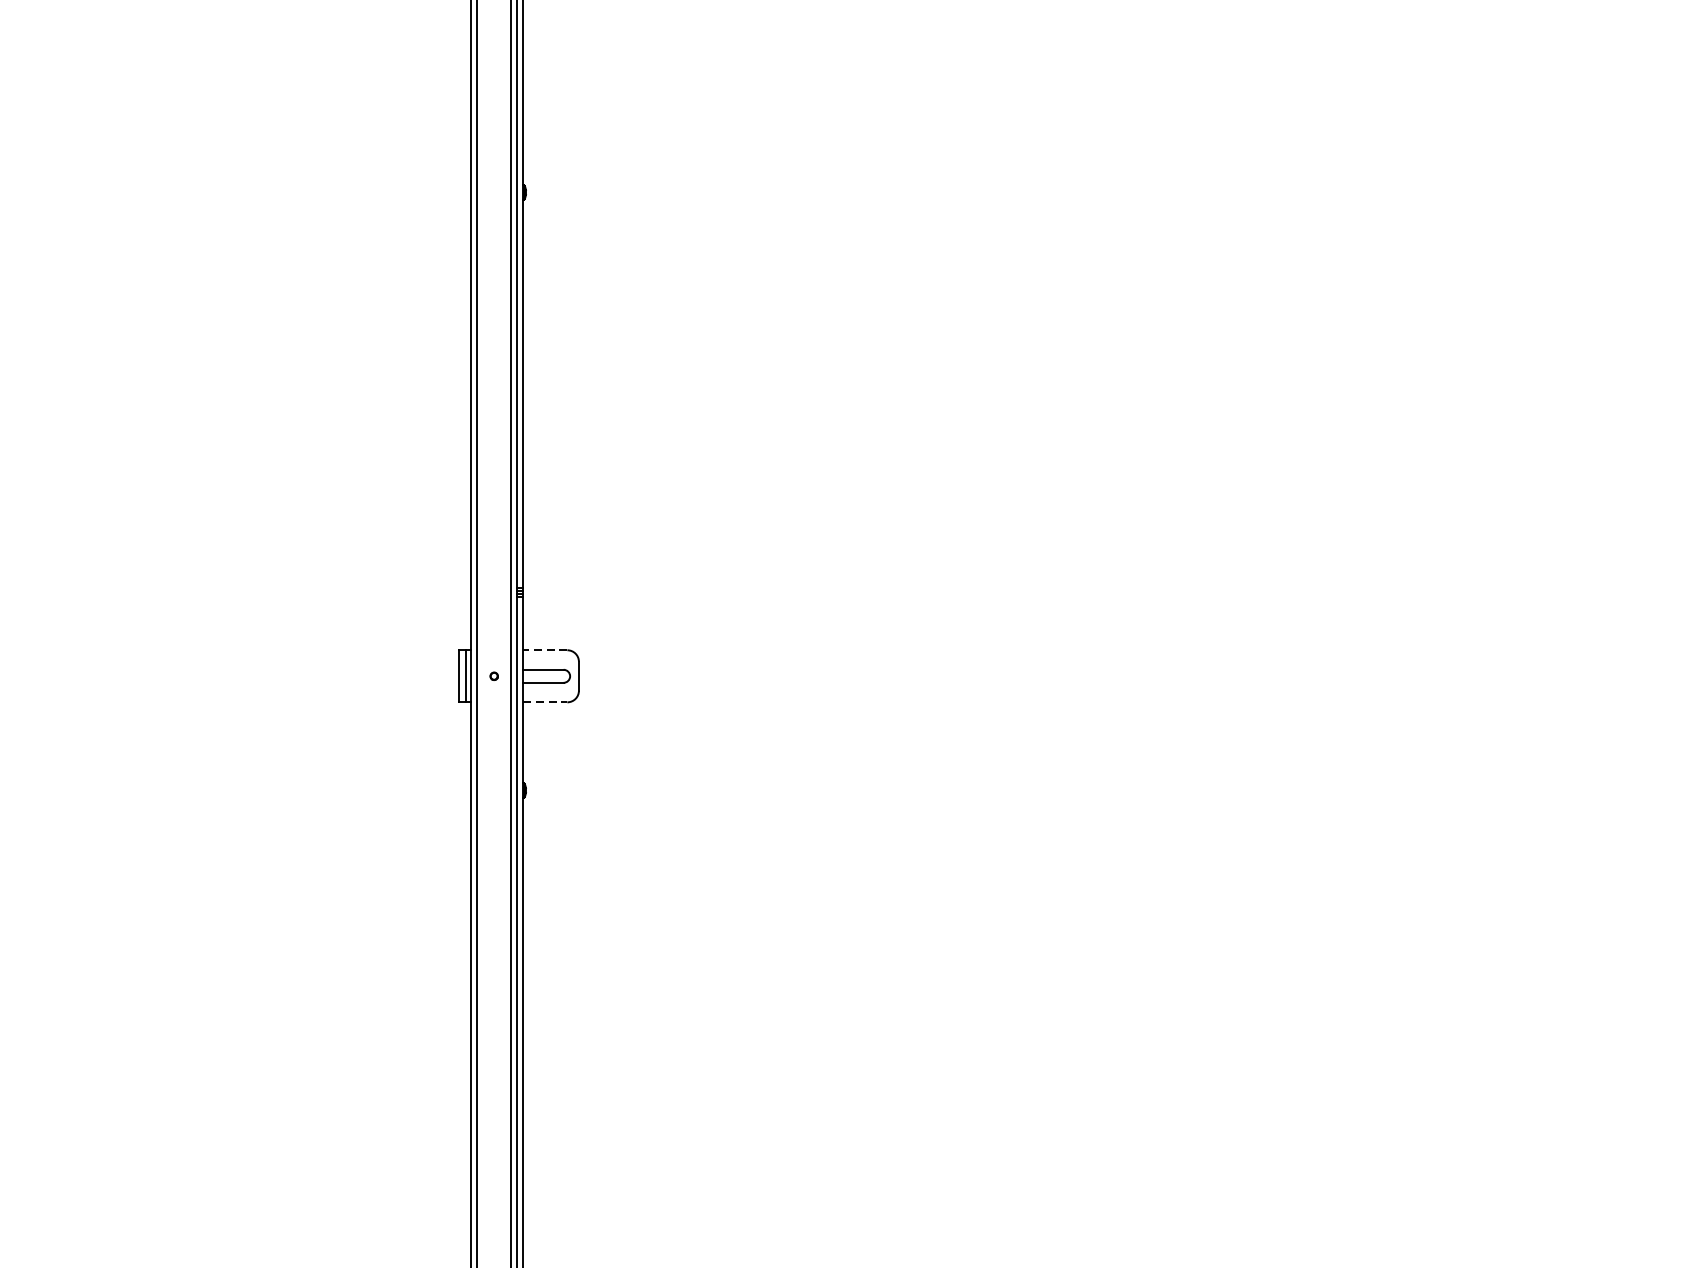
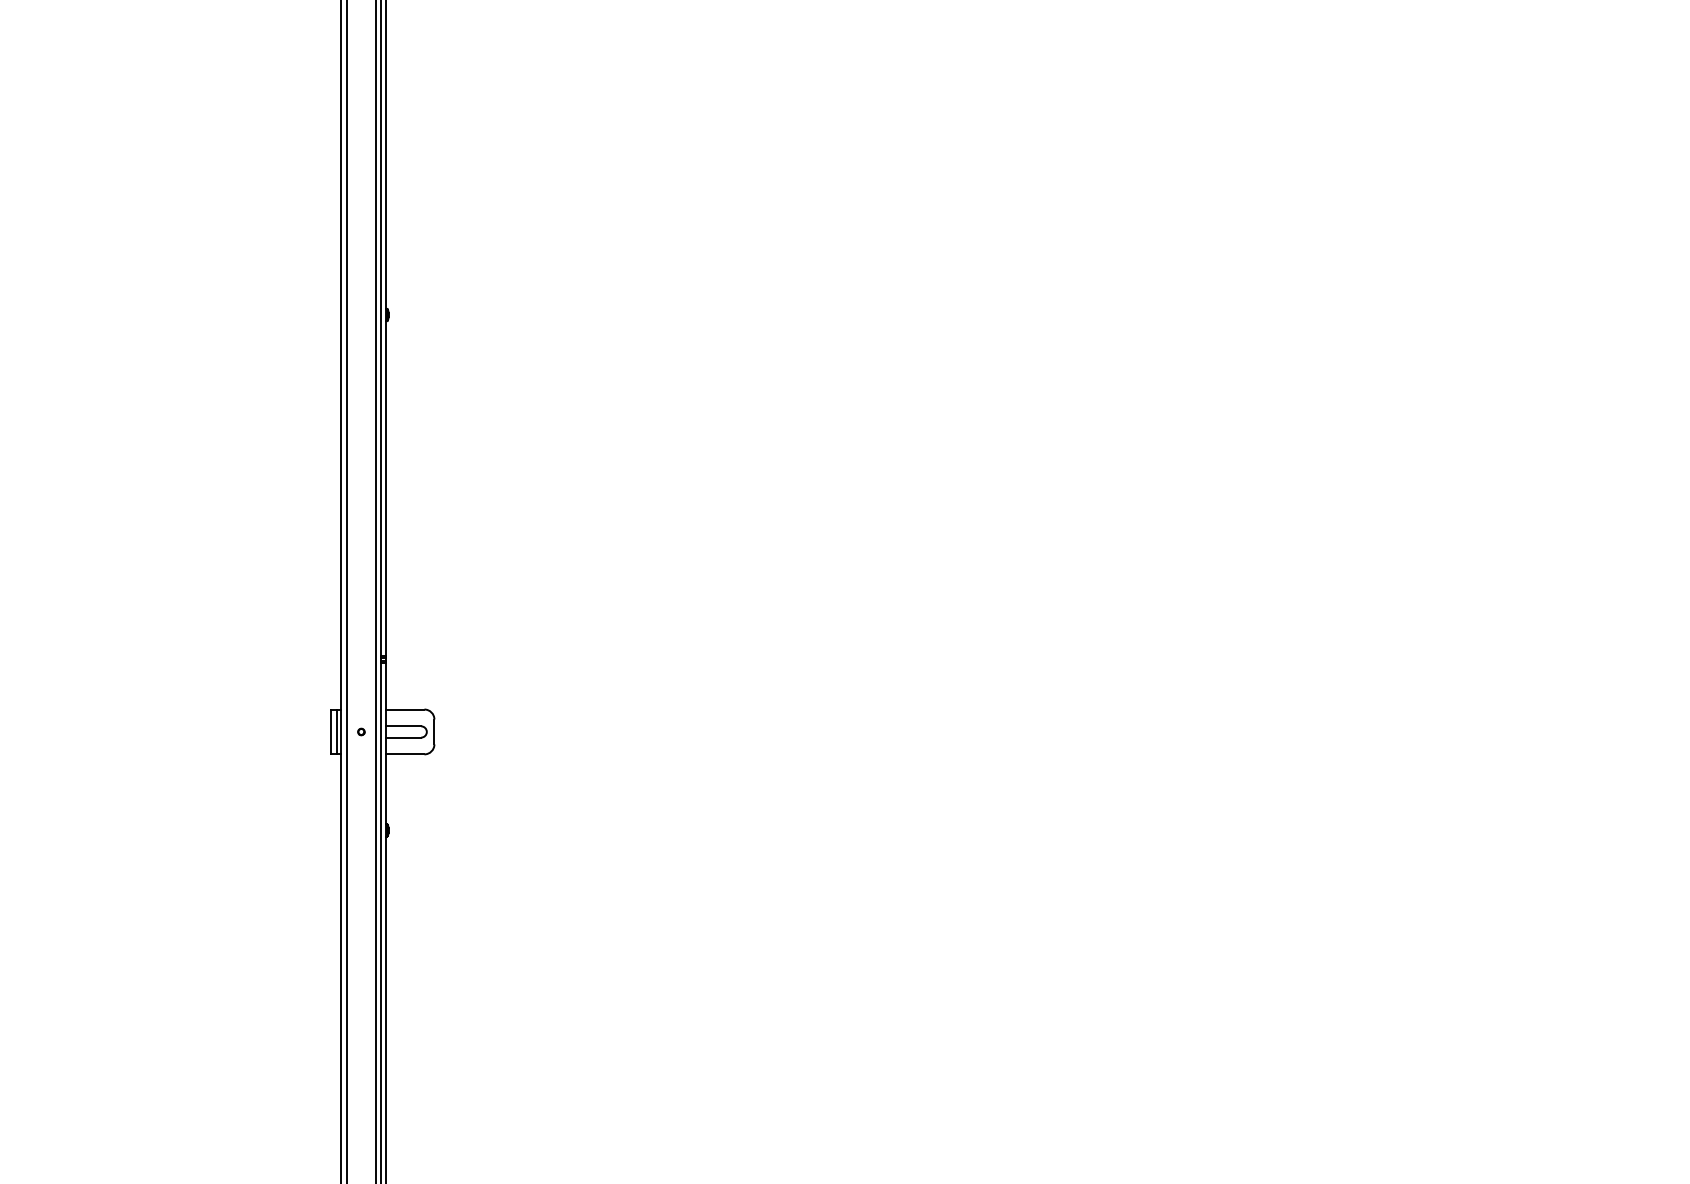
line: (544, 650) -> (404, 709), dashed -> solid
line: (545, 702) -> (405, 754), dashed -> solid

